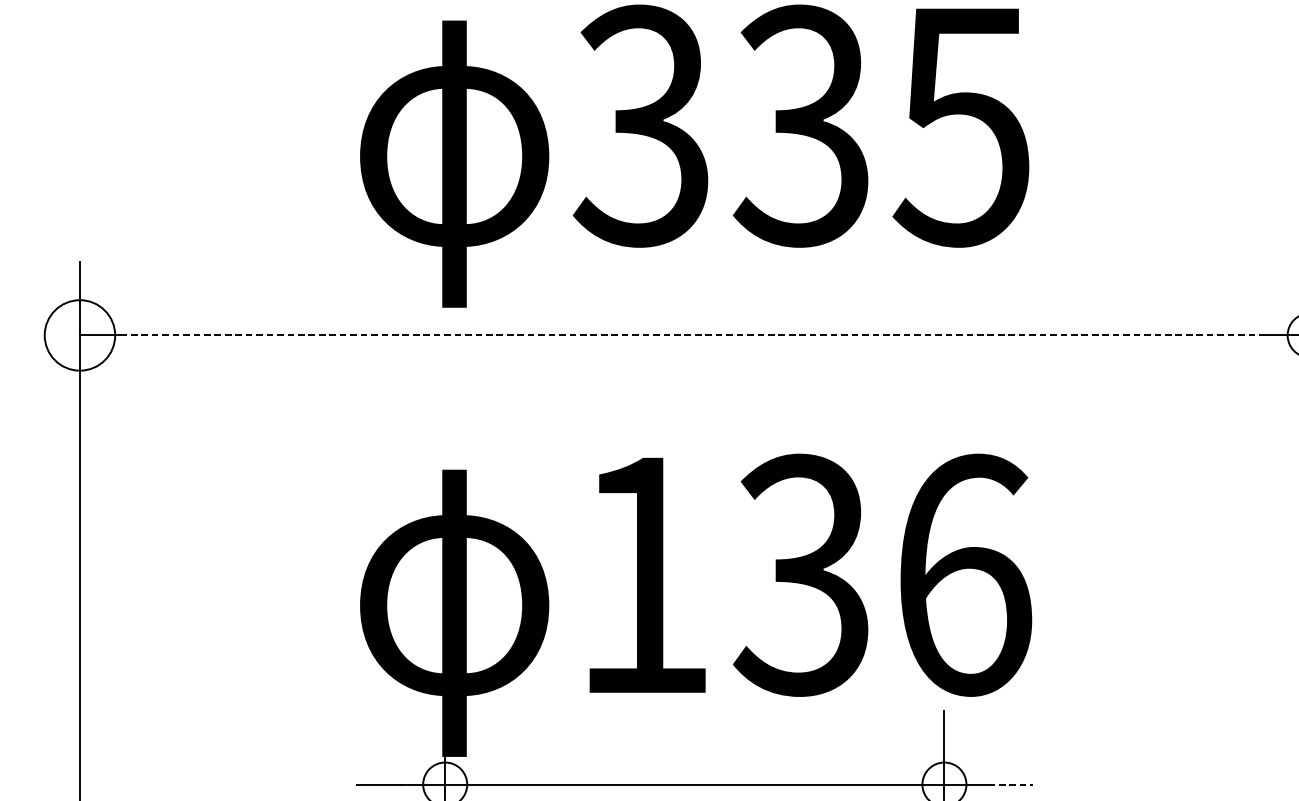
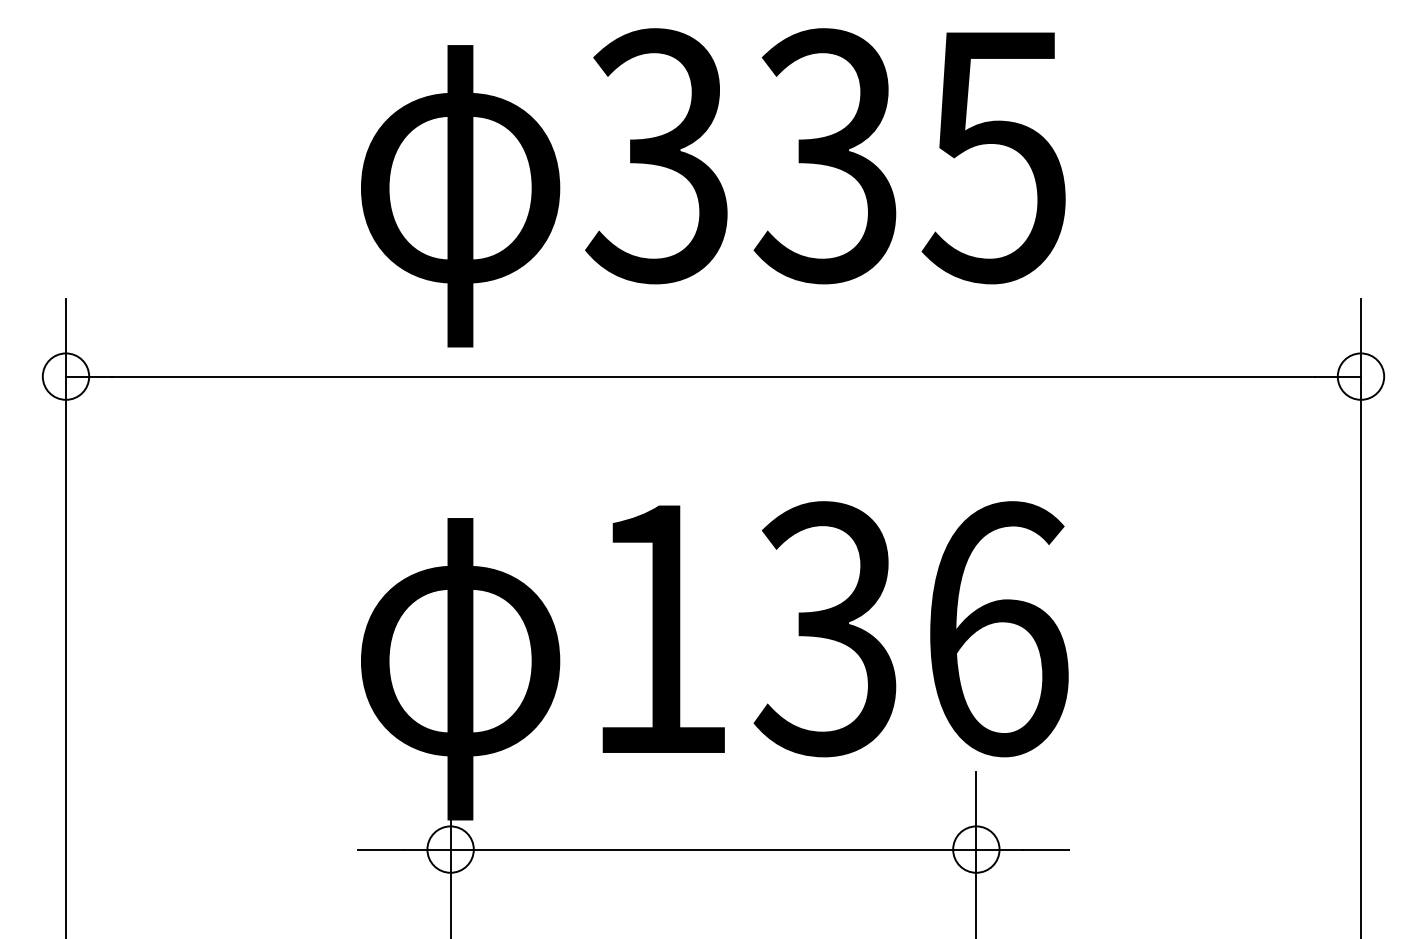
circle: (79, 335) -> (65, 376), size x0.62
line: (694, 335) -> (713, 376), dashed -> solid
line: (1011, 784) -> (1046, 849), dashed -> solid

